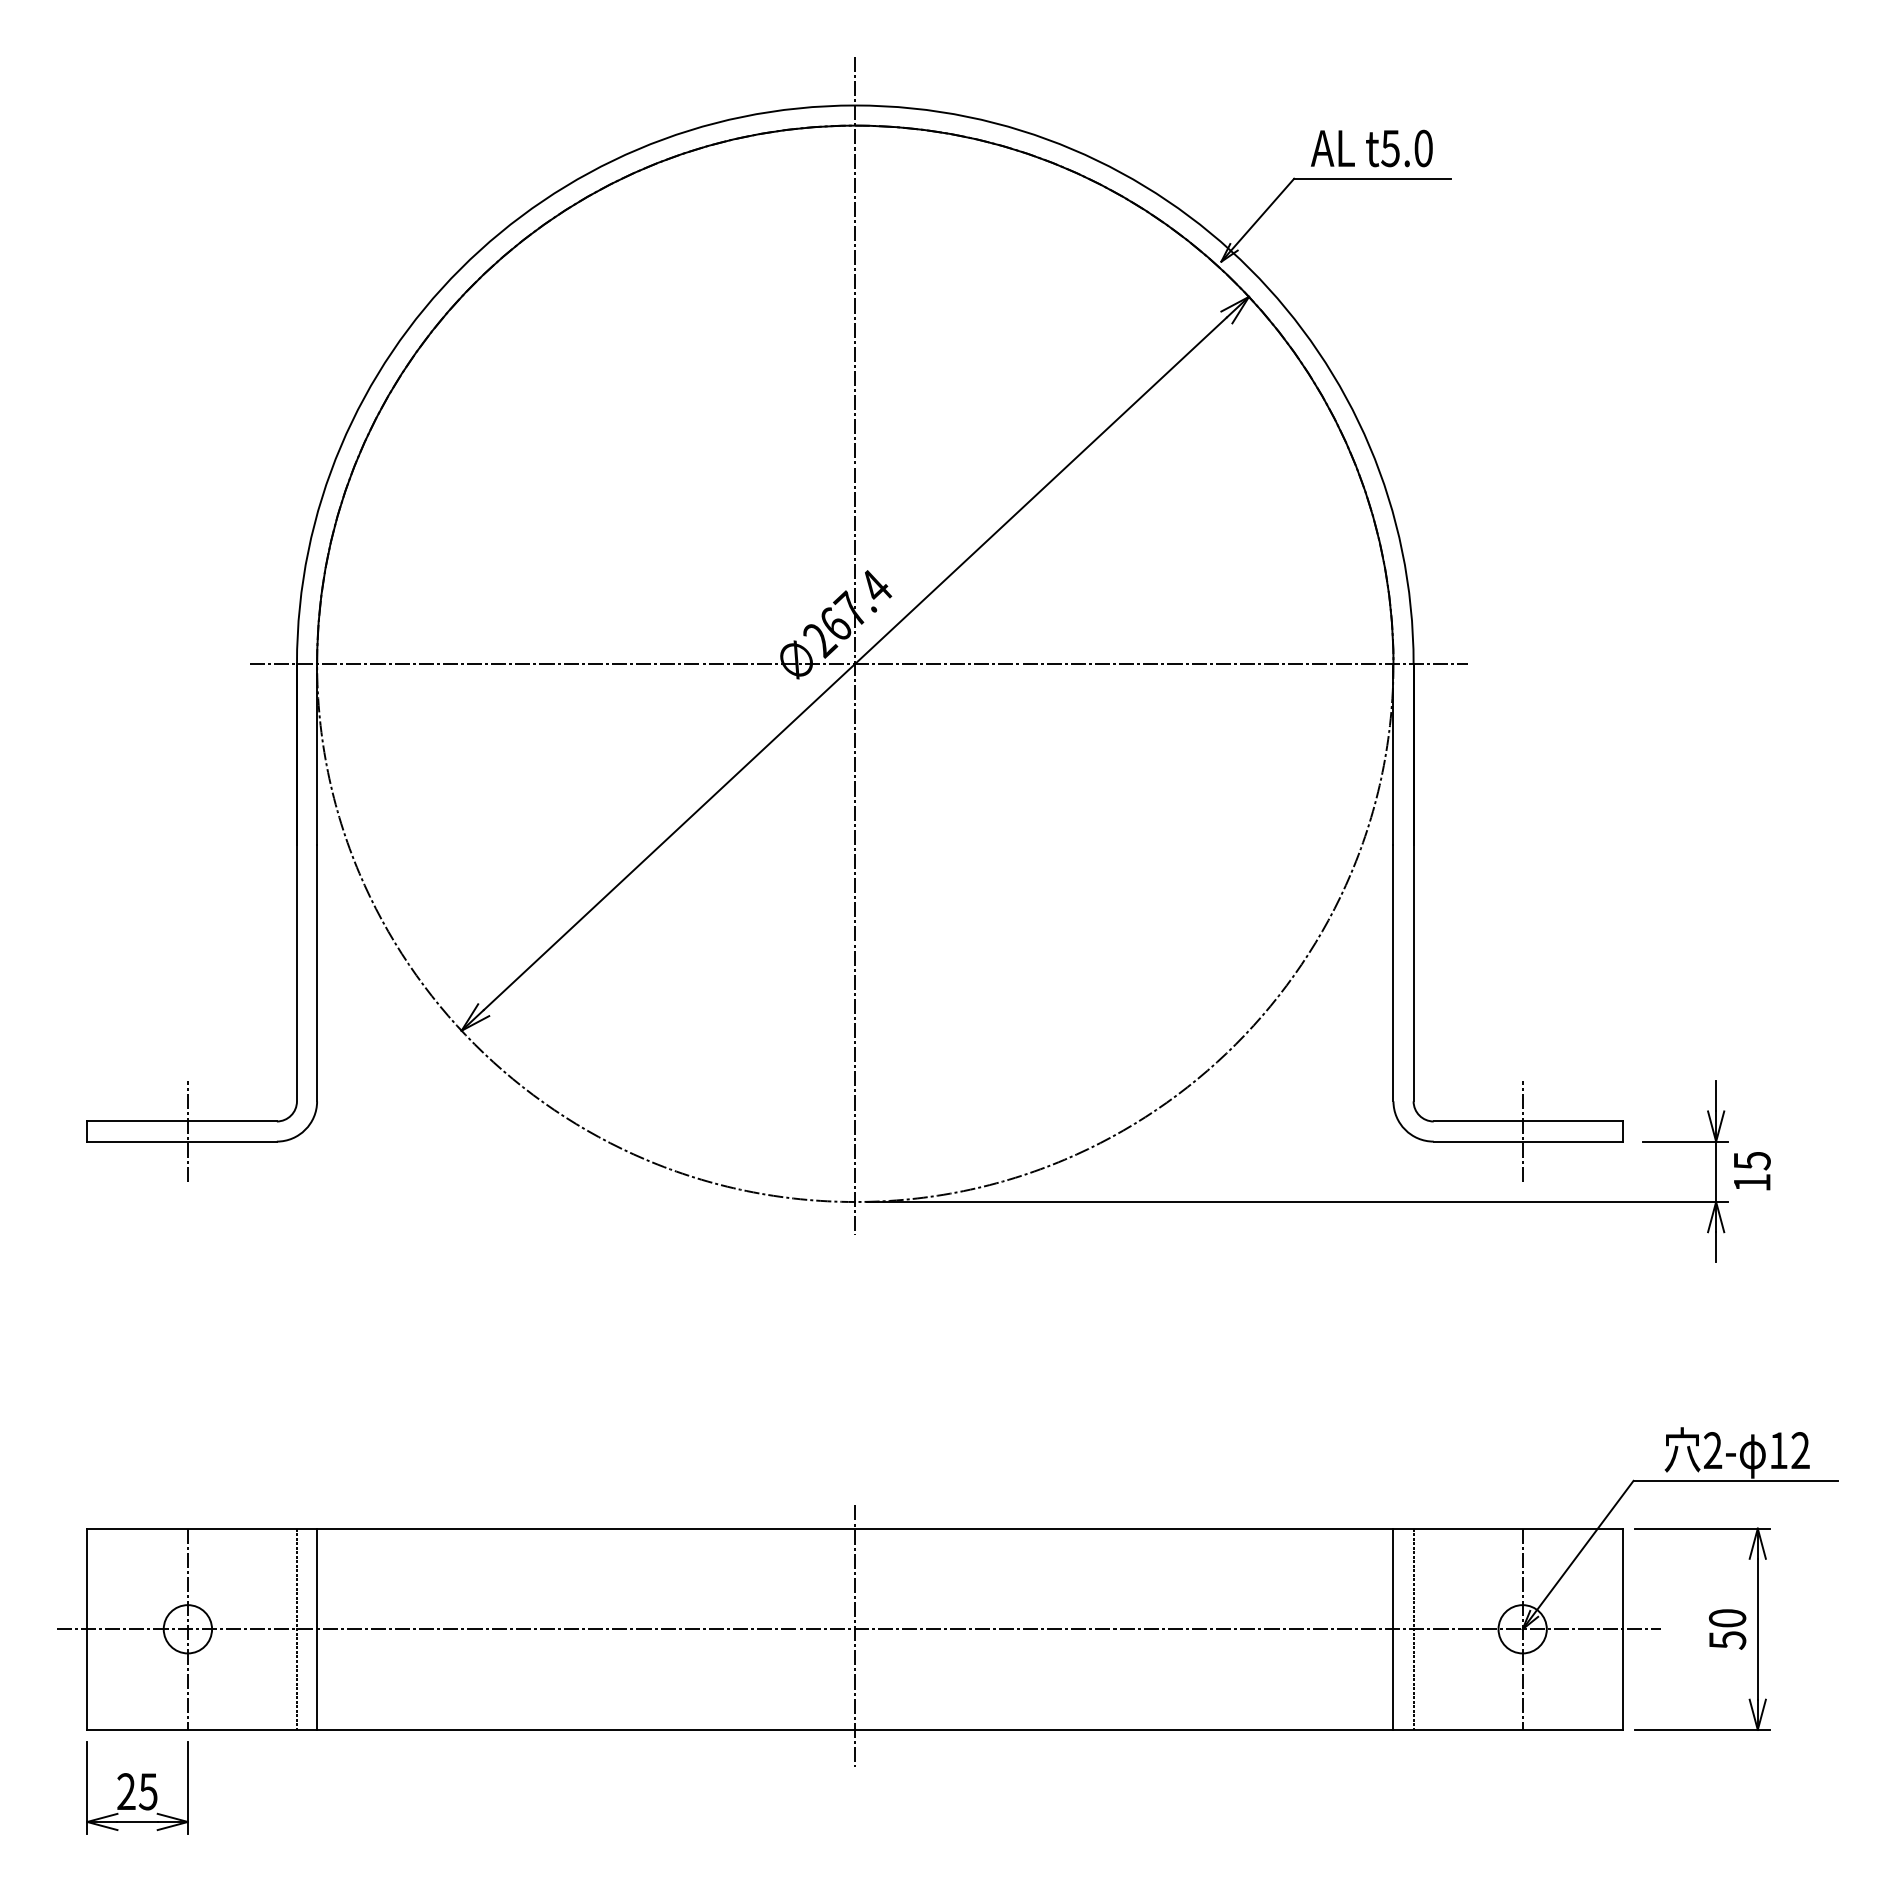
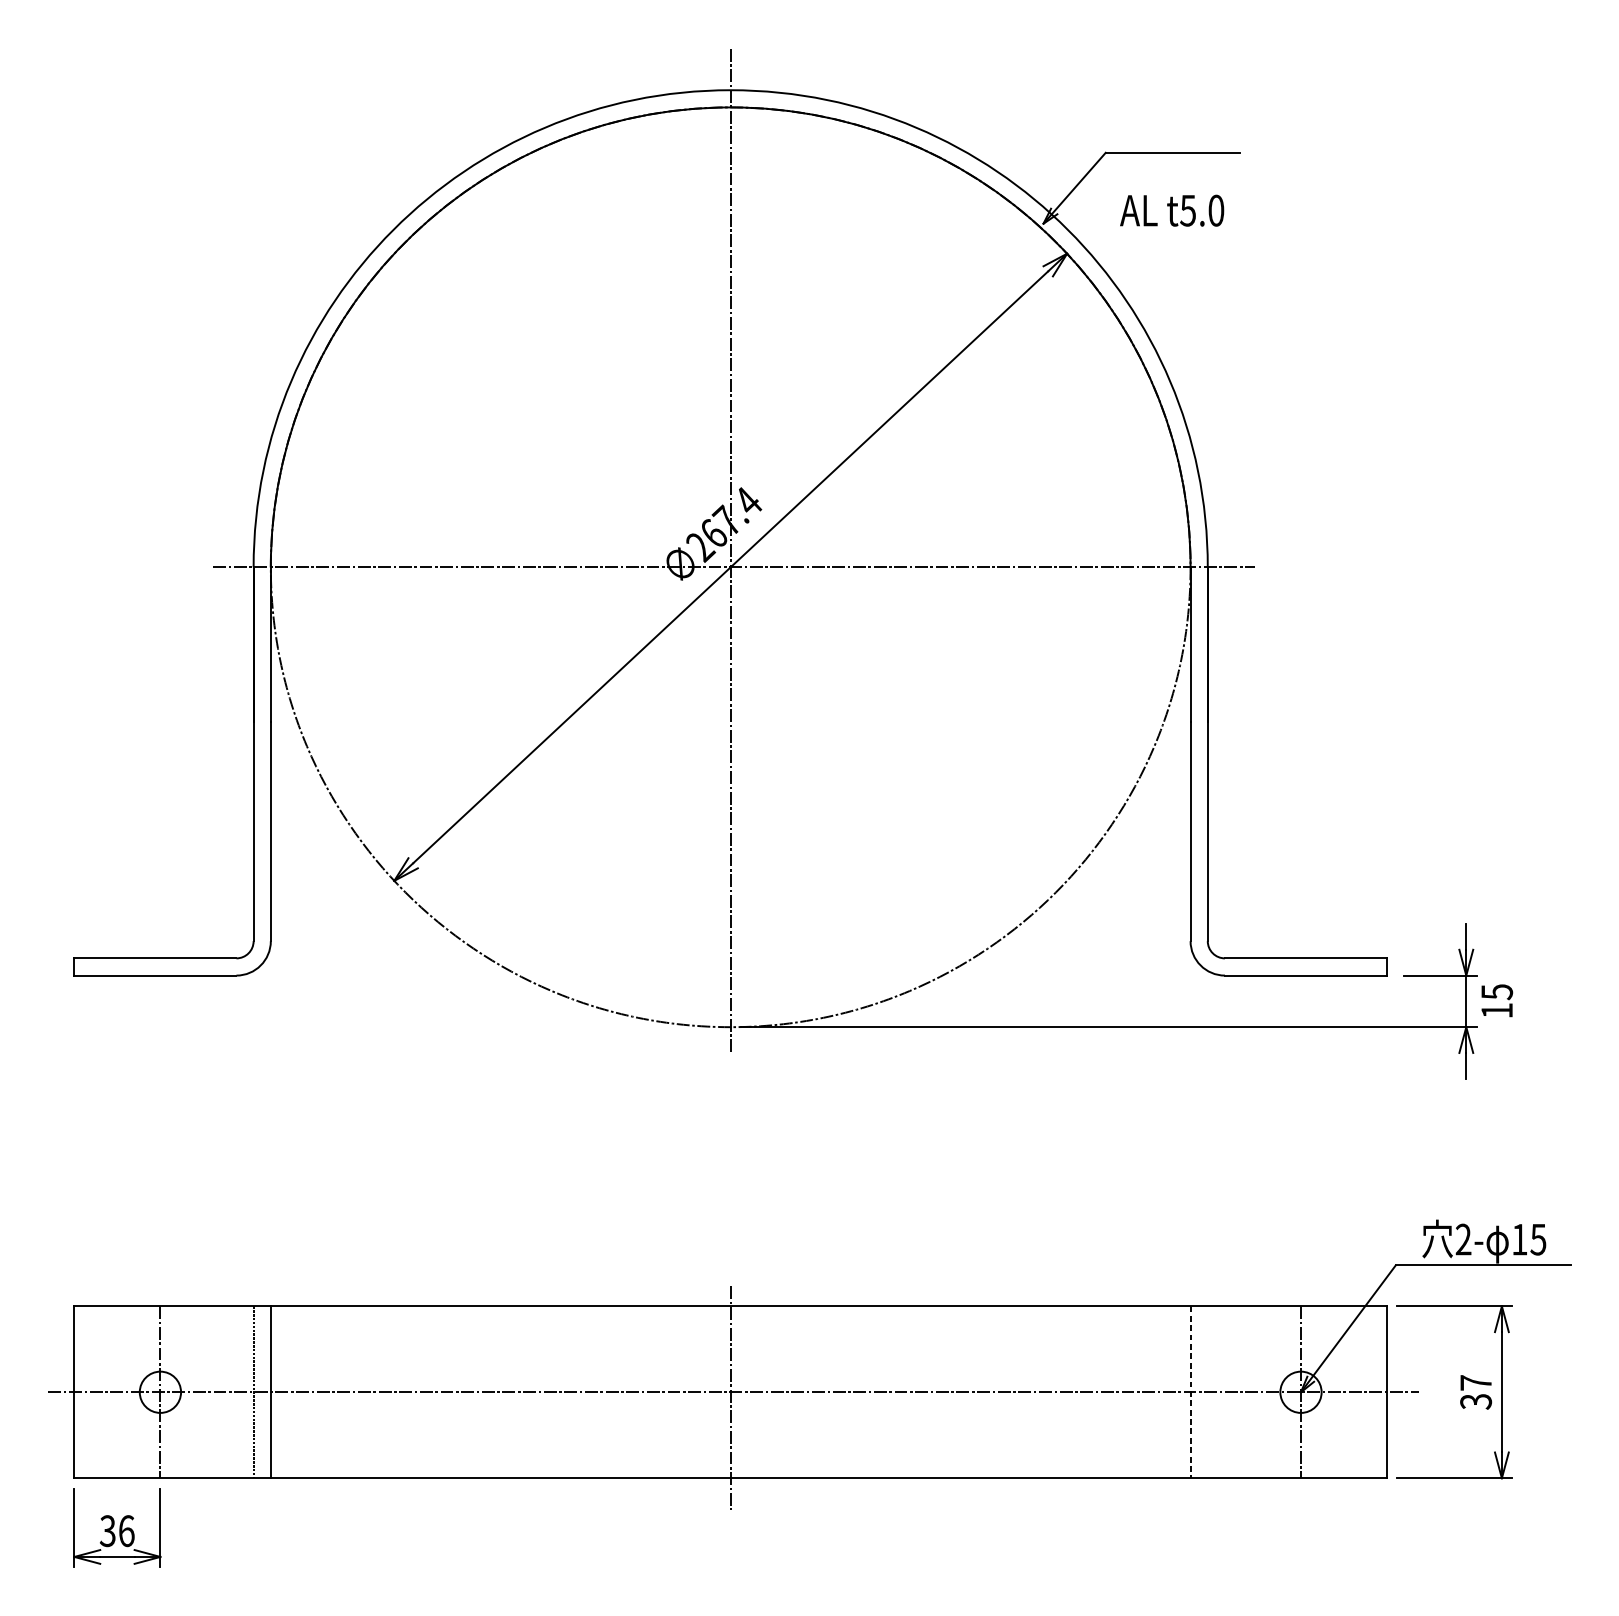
text: (1371, 148) -> (1171, 210), moved
line: (187, 1131) -> (160, 966), removed
line: (1522, 1131) -> (1300, 966), removed
text: (1800, 1450) -> (1538, 1239), 12 -> 15
line: (1413, 1628) -> (1207, 1391), removed
line: (1393, 1629) -> (1190, 1392), solid -> dashed
text: (1727, 1629) -> (1476, 1392), 50 -> 37
text: (137, 1791) -> (117, 1530), 25 -> 36

